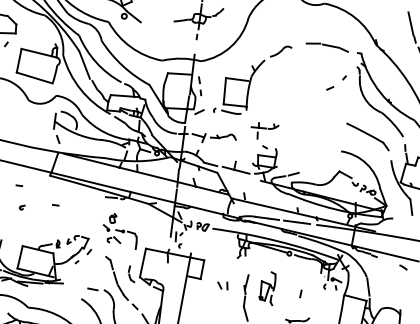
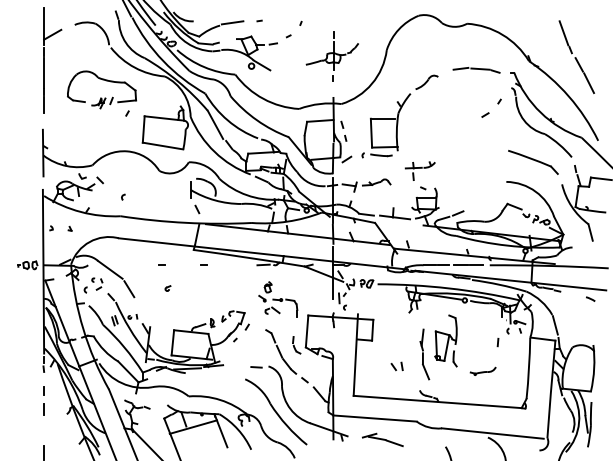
line: (55, 204) -> (203, 264), moved
part: (222, 285) -> (396, 366), moved
part: (267, 287) -> (445, 340), size x1.43
line: (300, 293) -> (497, 342), moved

